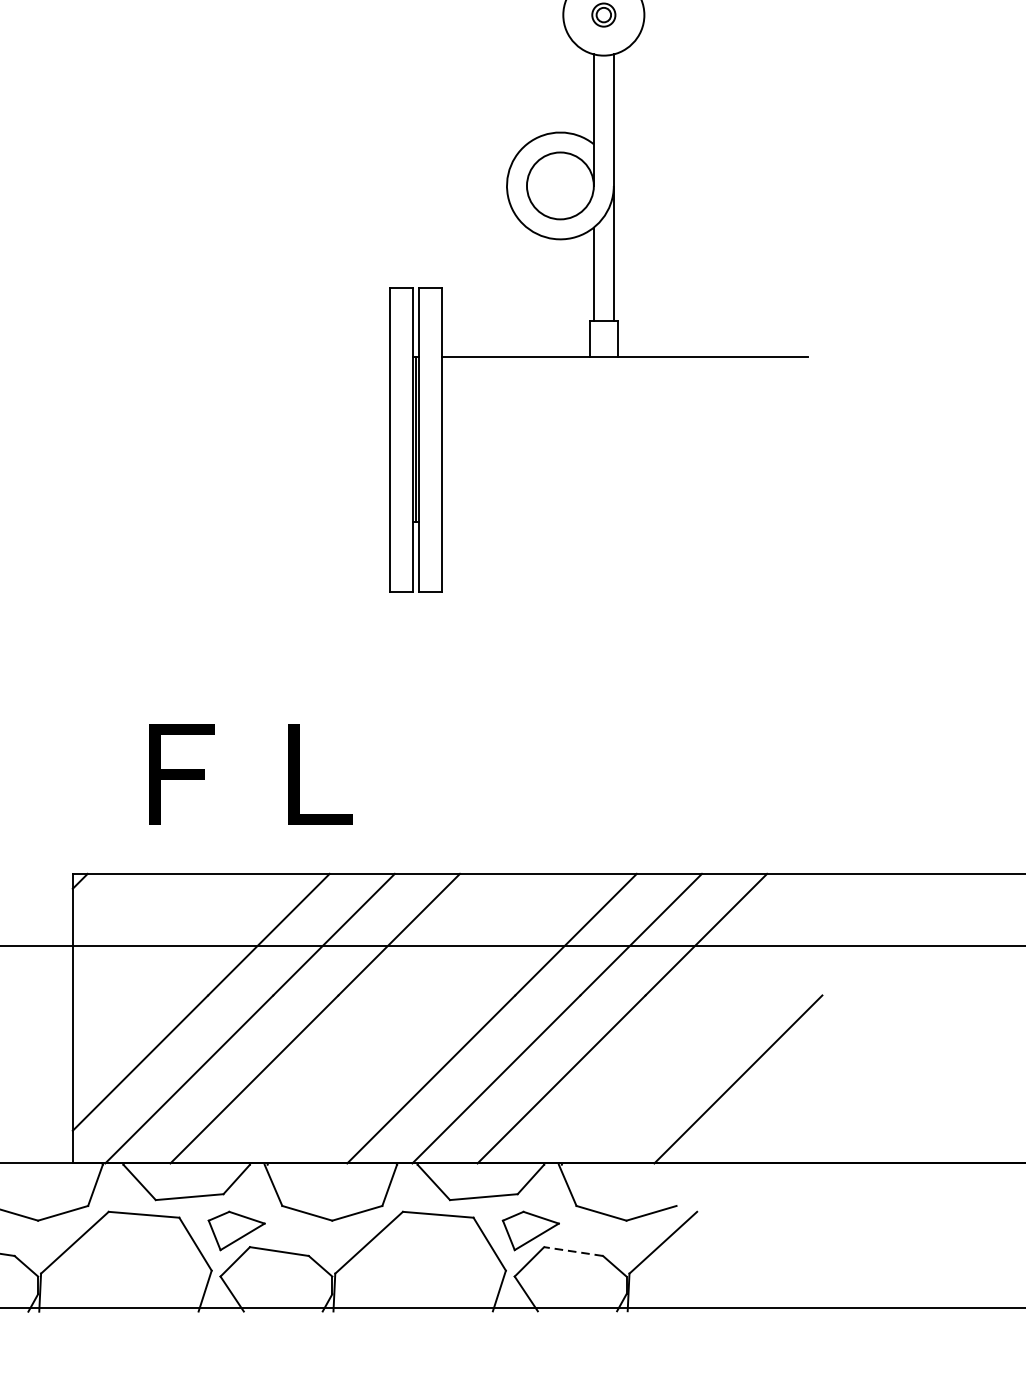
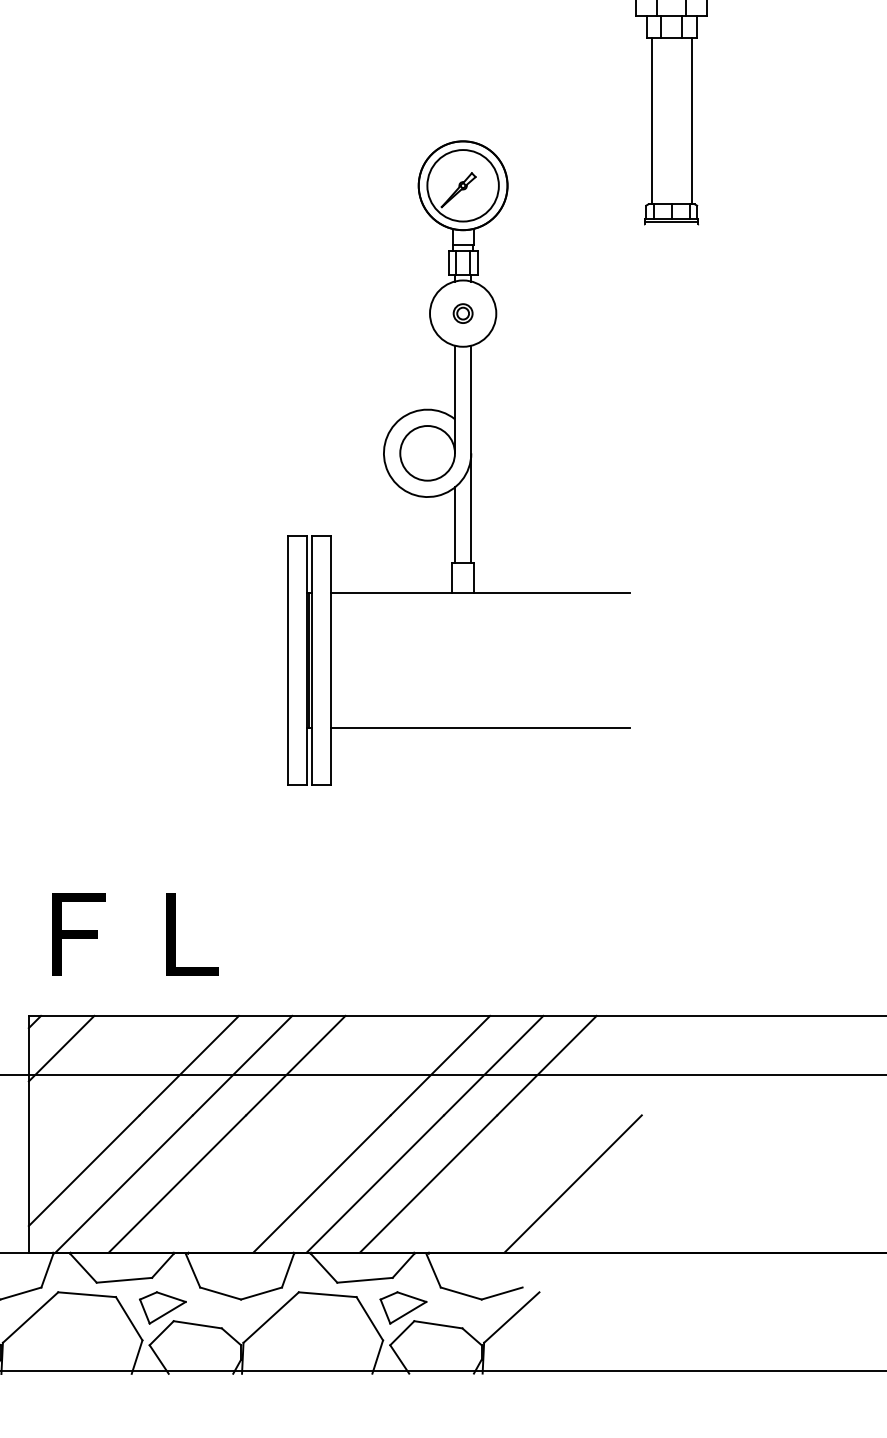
line: (625, 522) -> (480, 728), added
text: (250, 774) -> (135, 934), moved
line: (112, 913) -> (61, 1048), added
line: (572, 1251) -> (437, 1324), dashed -> solid

